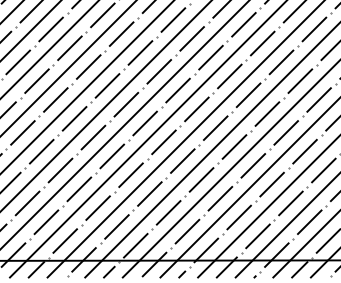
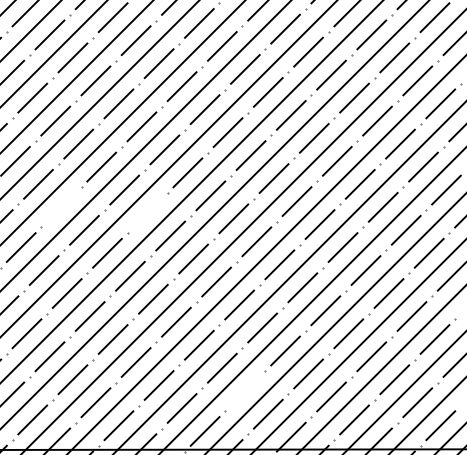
line: (18, 61) -> (61, 206), removed
line: (88, 66) -> (147, 212), removed
line: (167, 212) -> (244, 390), removed

